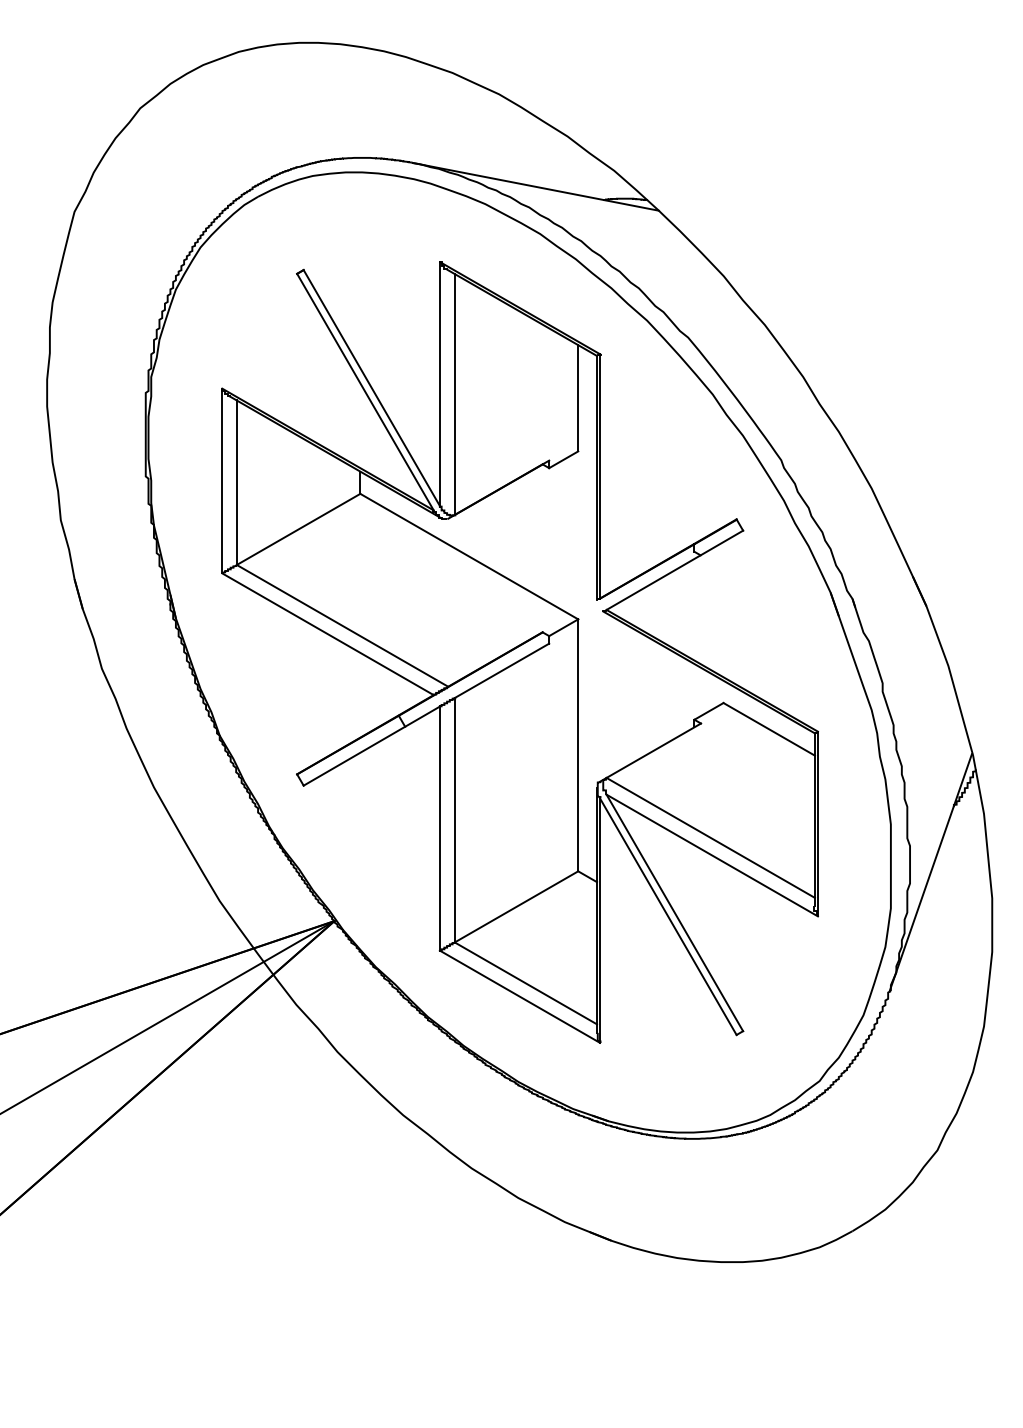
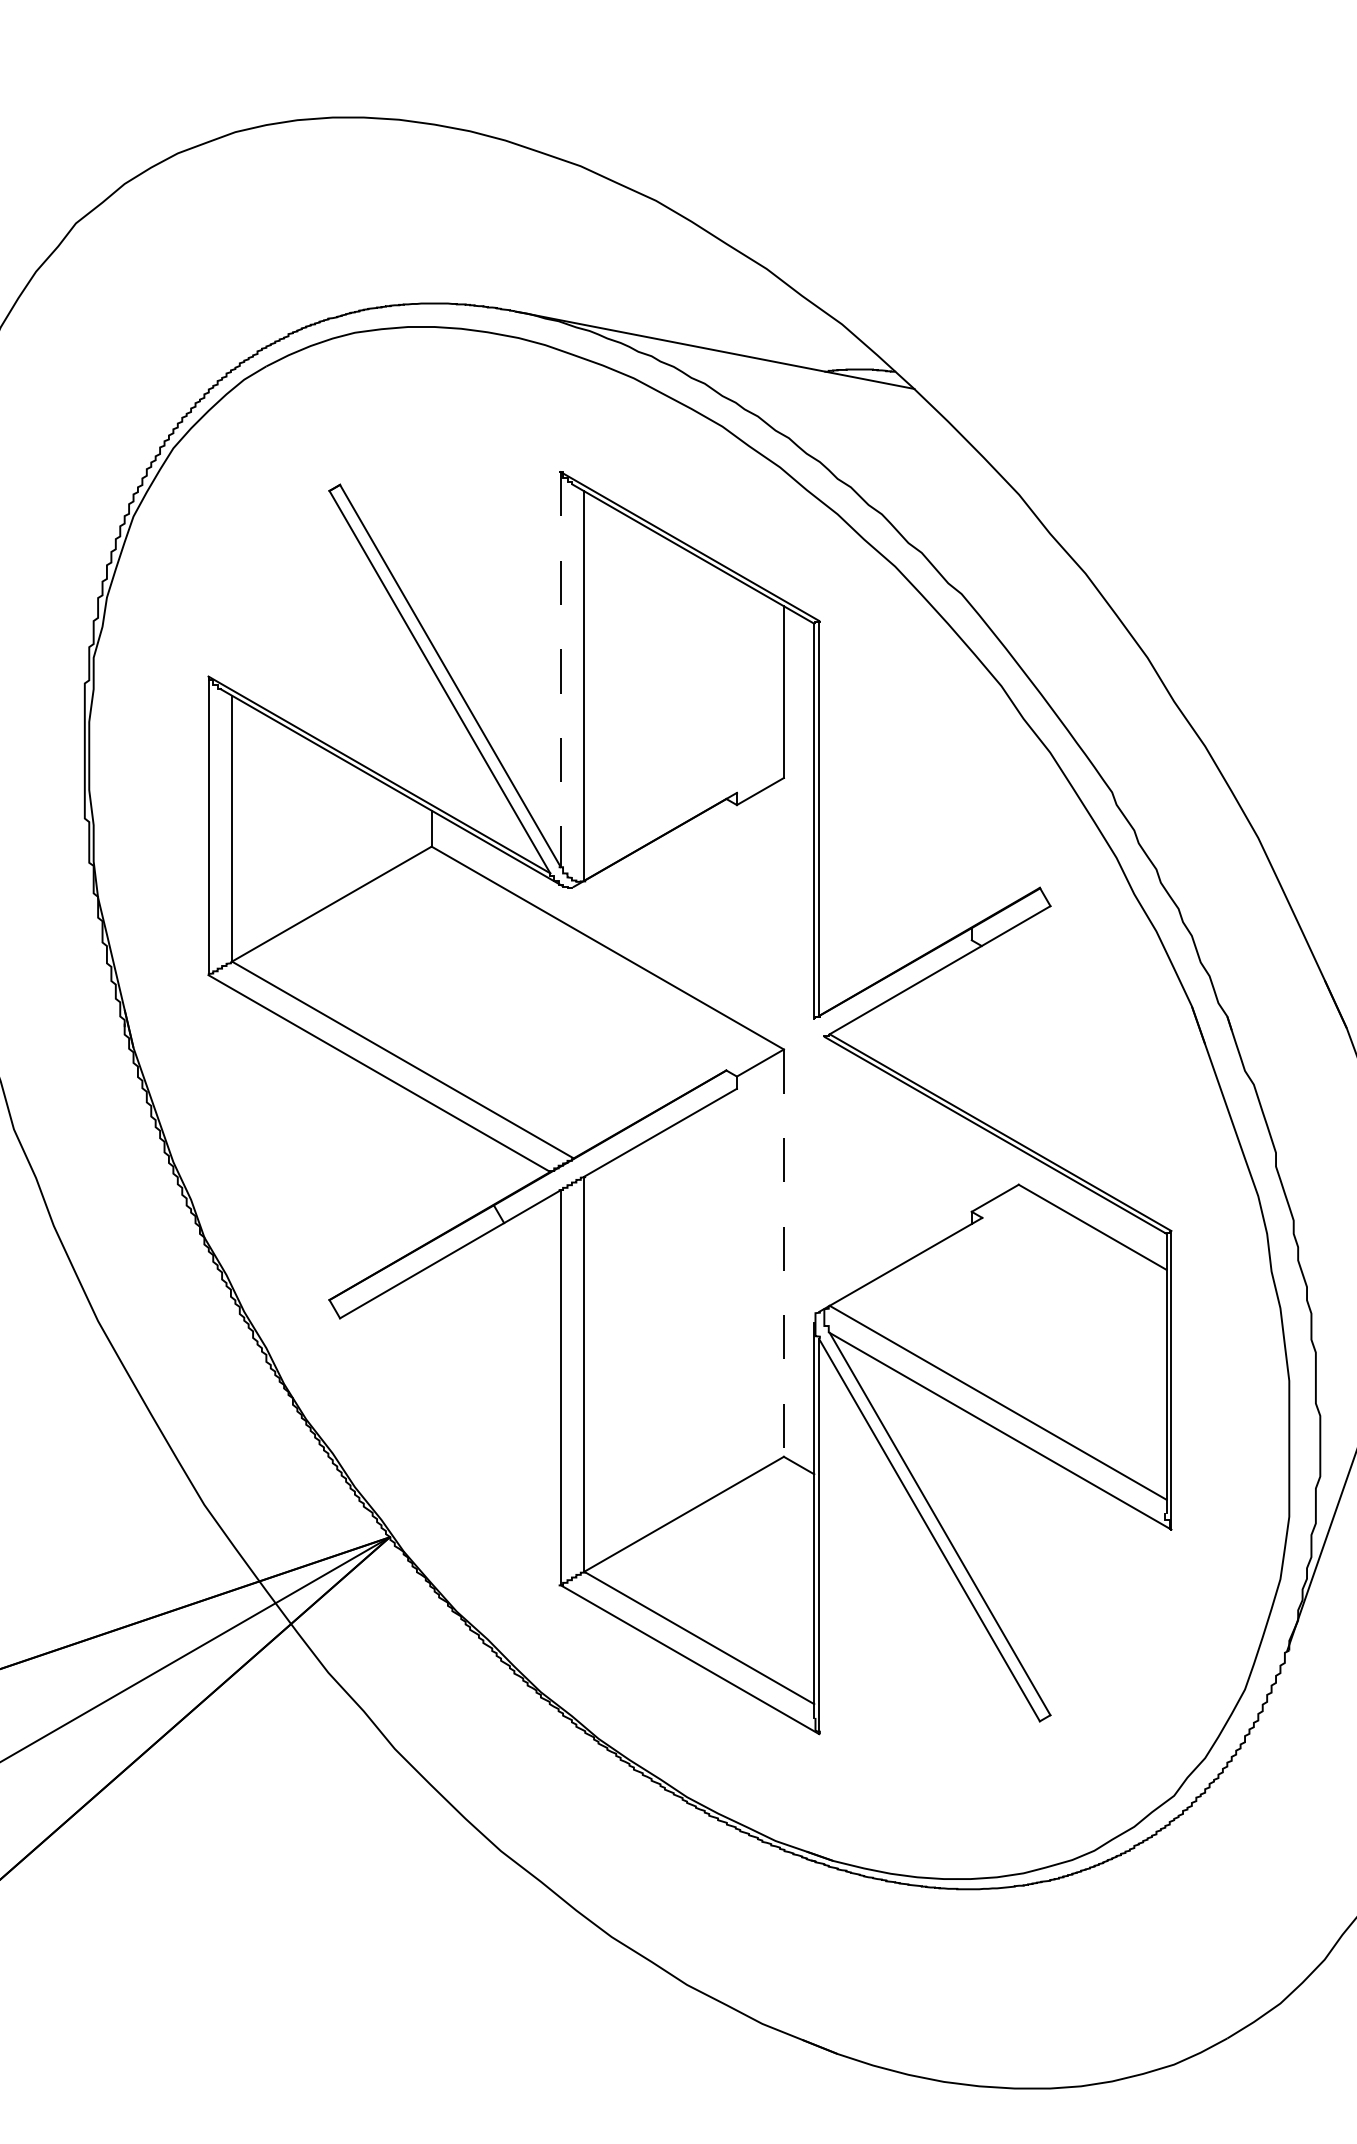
line: (440, 384) -> (561, 669), solid -> dashed
line: (578, 745) -> (784, 1253), solid -> dashed

